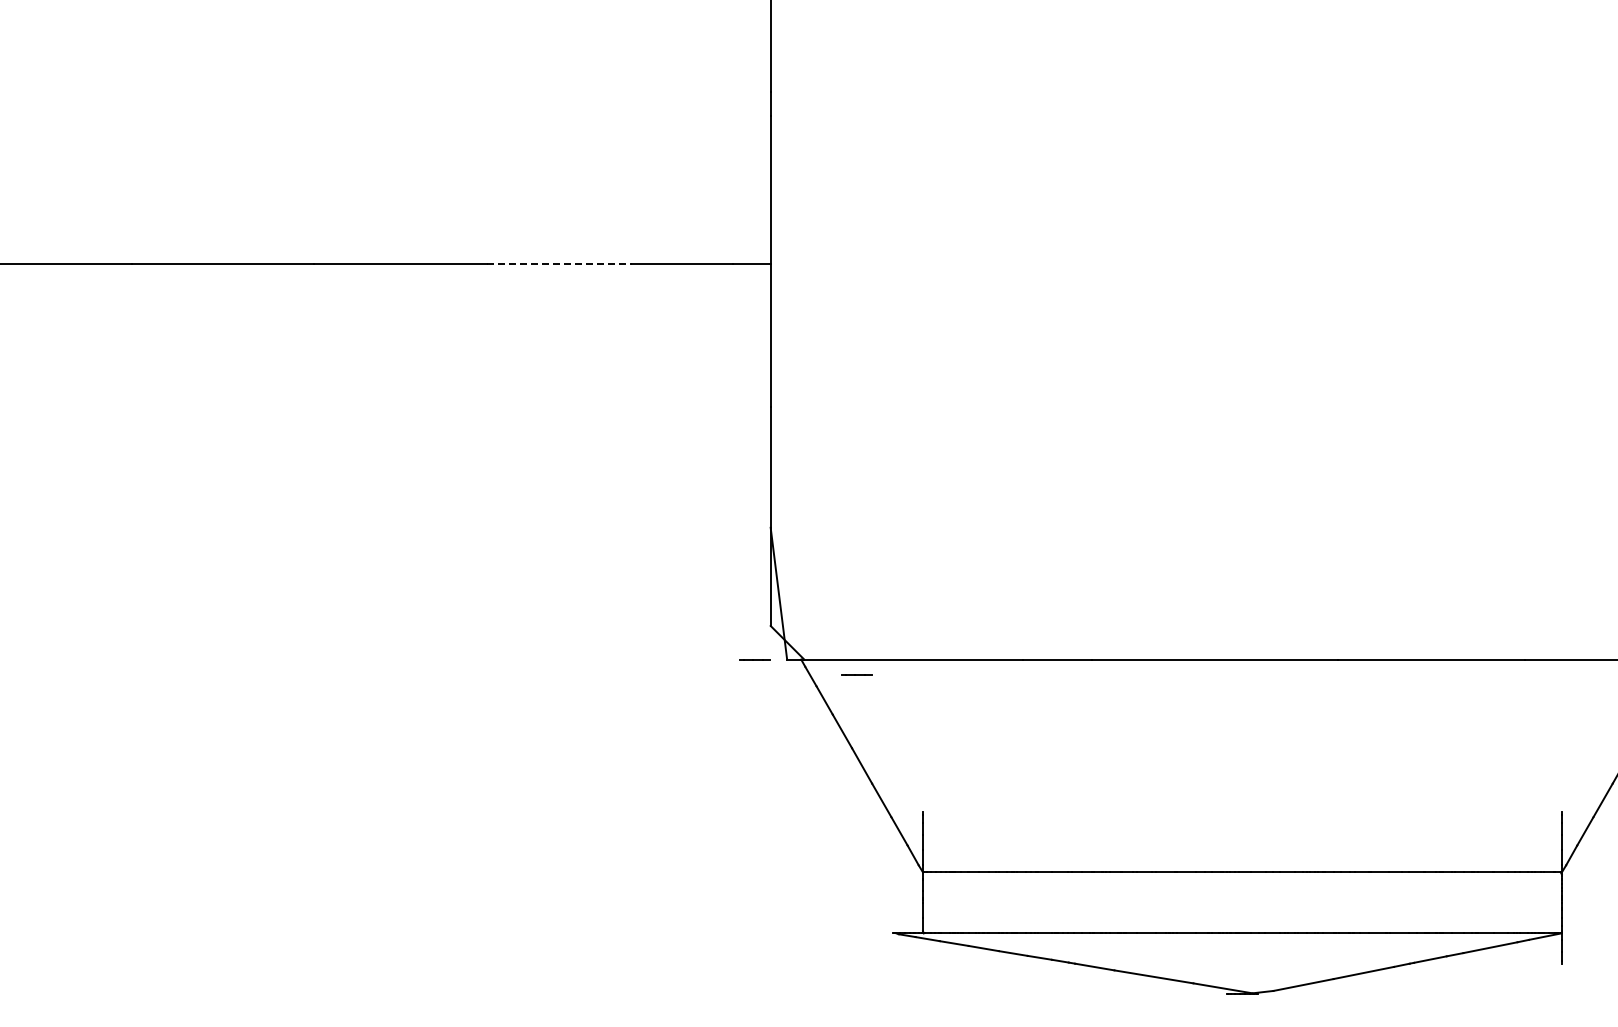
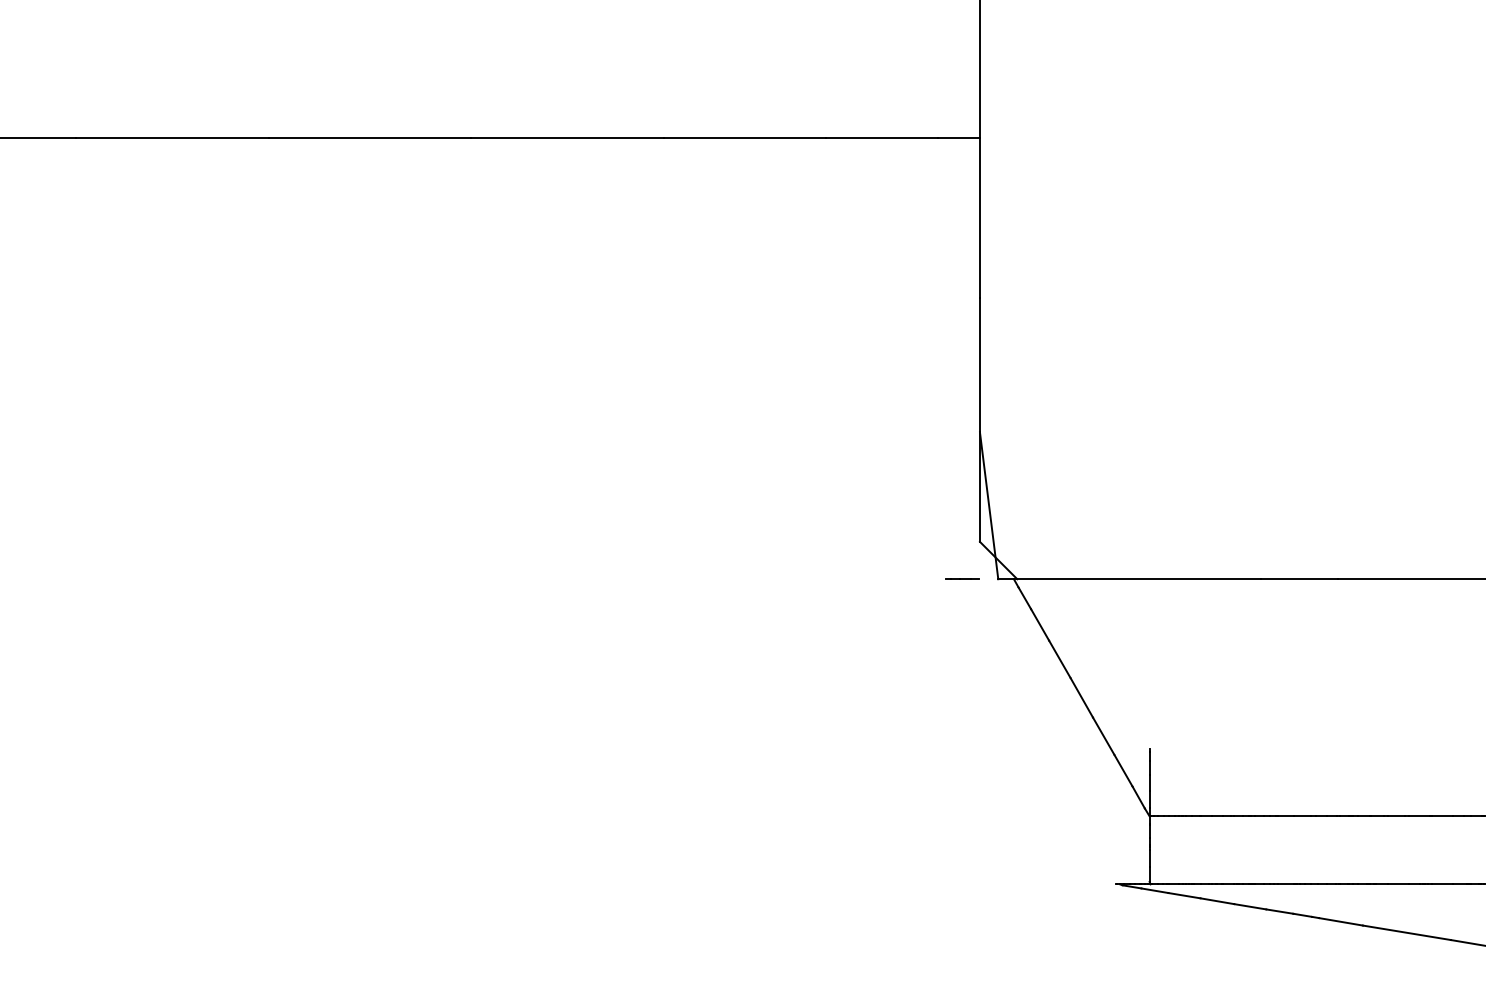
line: (559, 263) -> (744, 138), dashed -> solid
line: (856, 674) -> (1075, 595), removed

